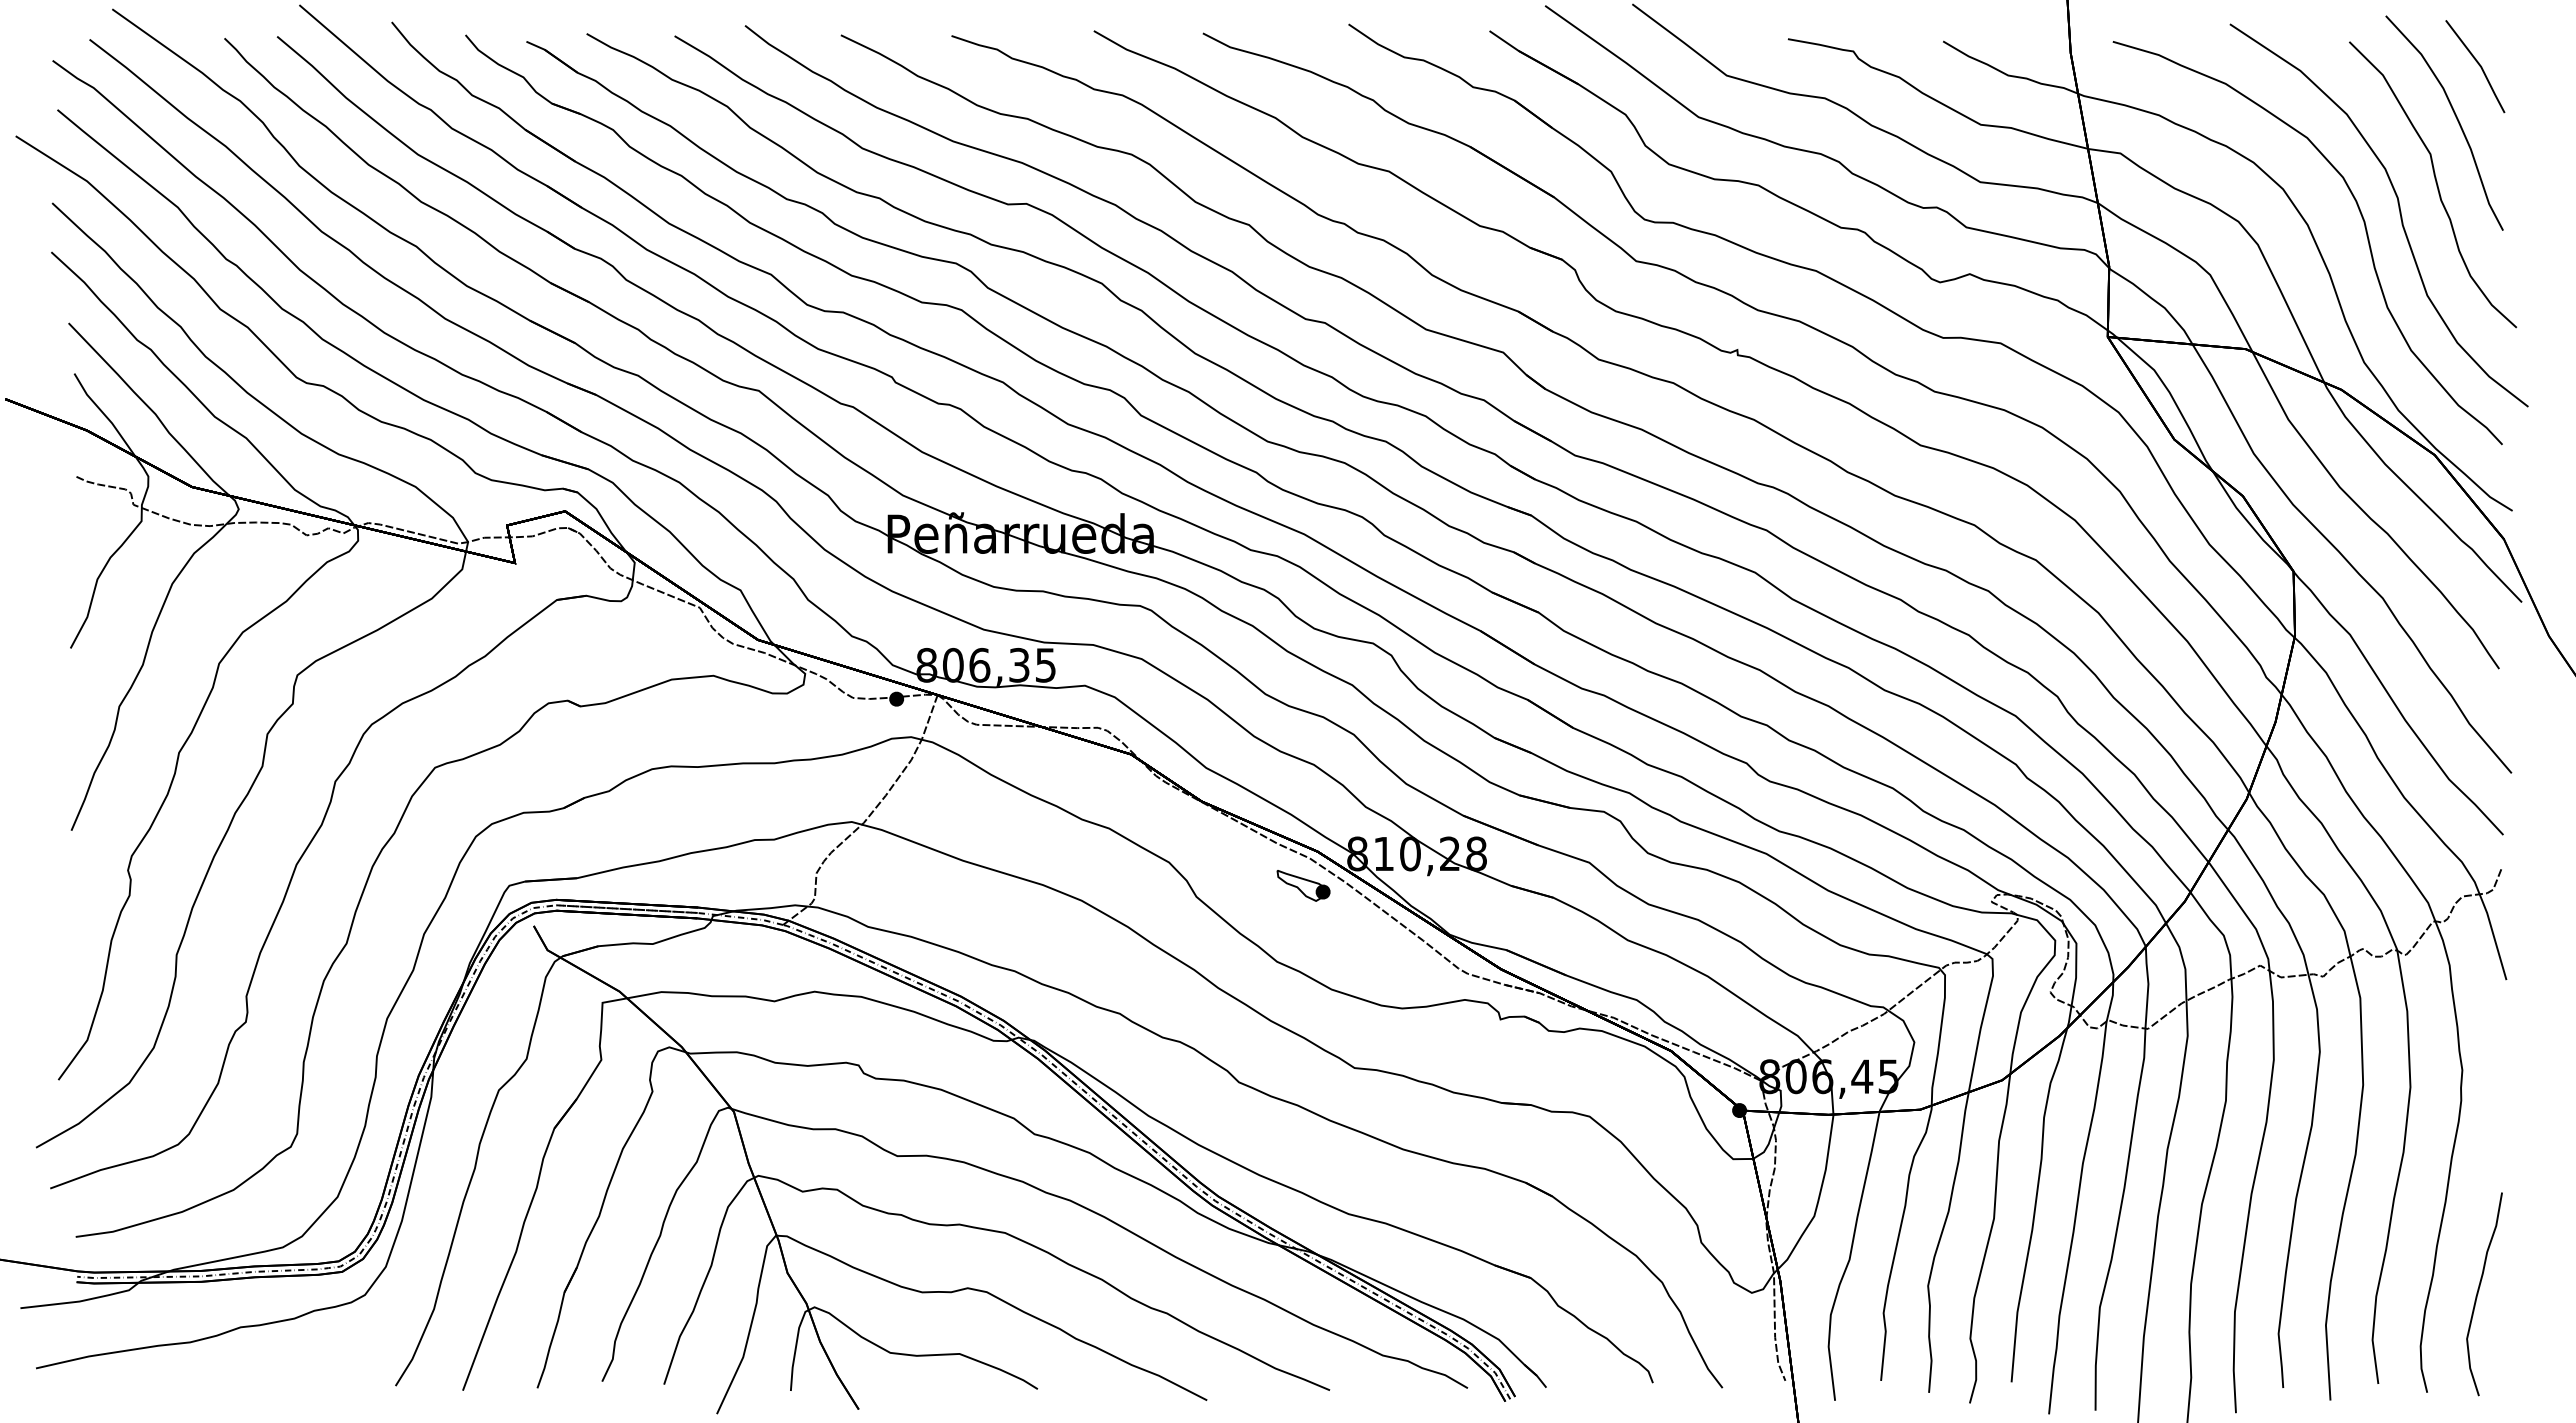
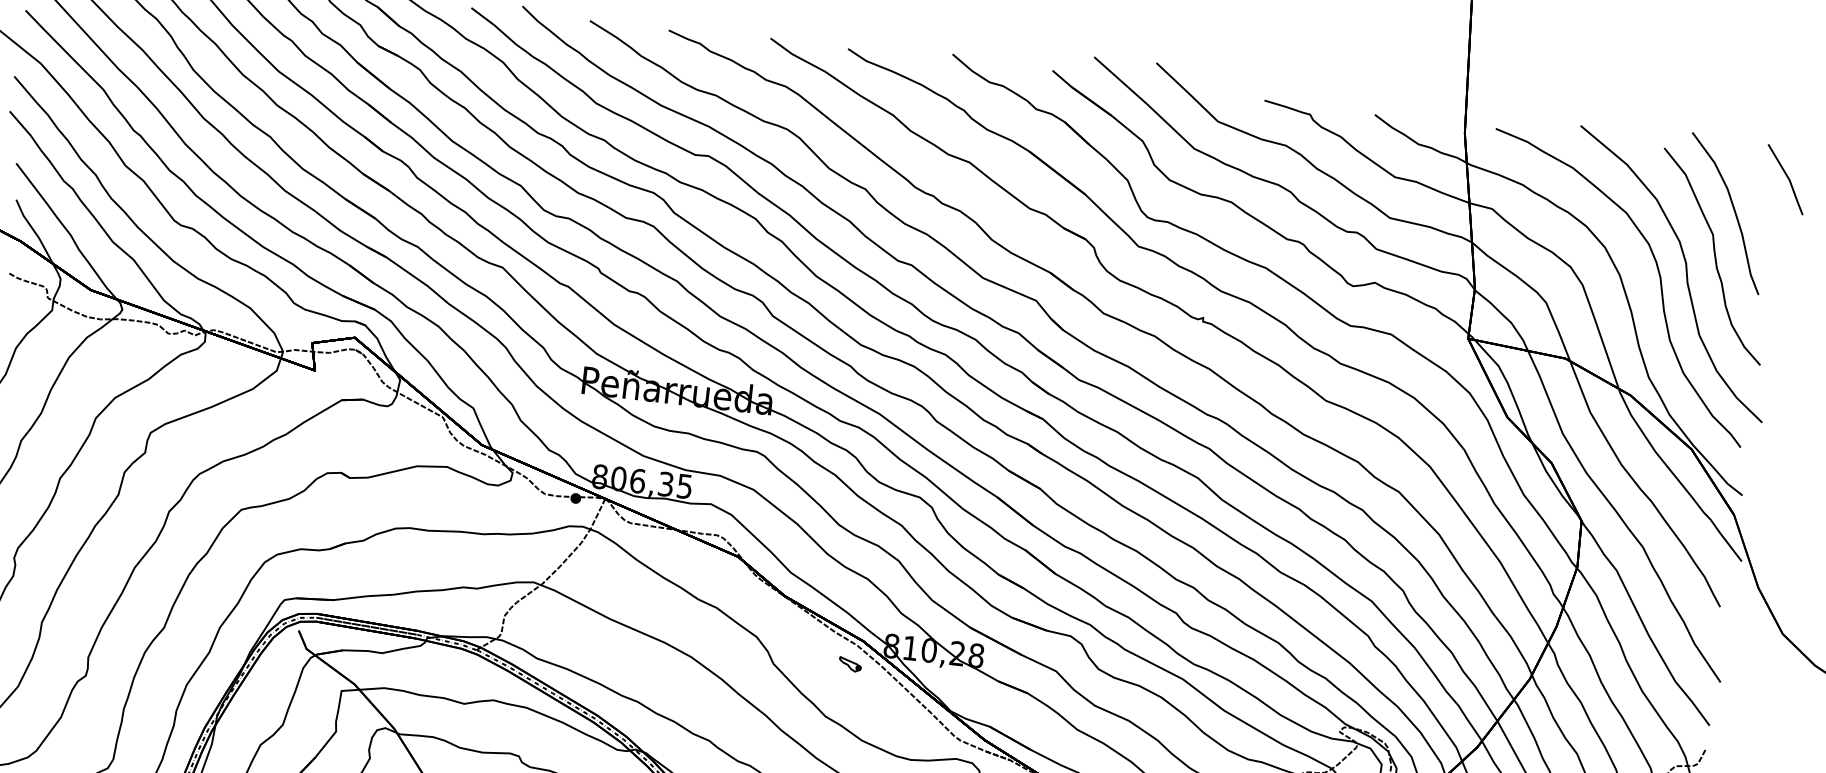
line: (2478, 65) -> (1787, 179), moved
part: (1303, 885) -> (850, 664), size x0.6

